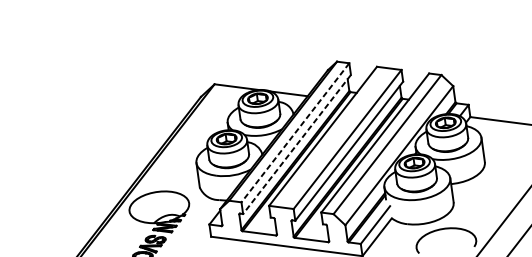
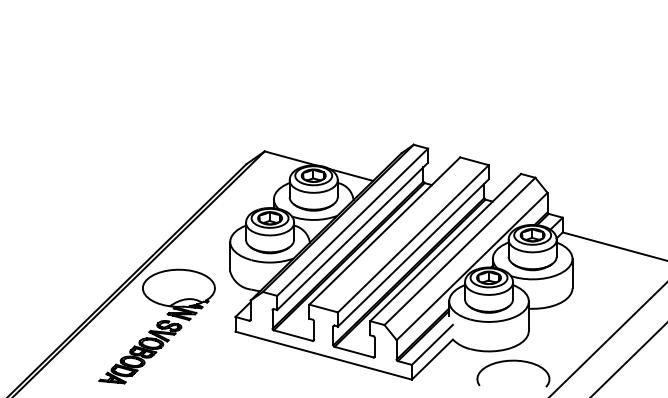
line: (295, 133) -> (352, 222), dashed -> solid
line: (296, 144) -> (352, 236), dashed -> solid

